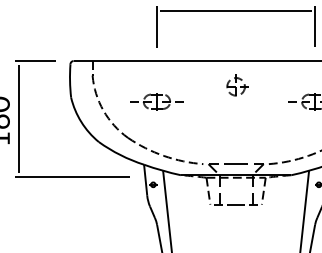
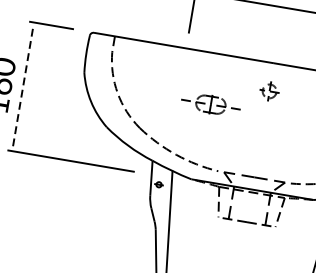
part: (237, 85) -> (270, 90), size x0.7
part: (156, 101) -> (210, 104), moved
line: (19, 118) -> (23, 86), solid -> dashed

